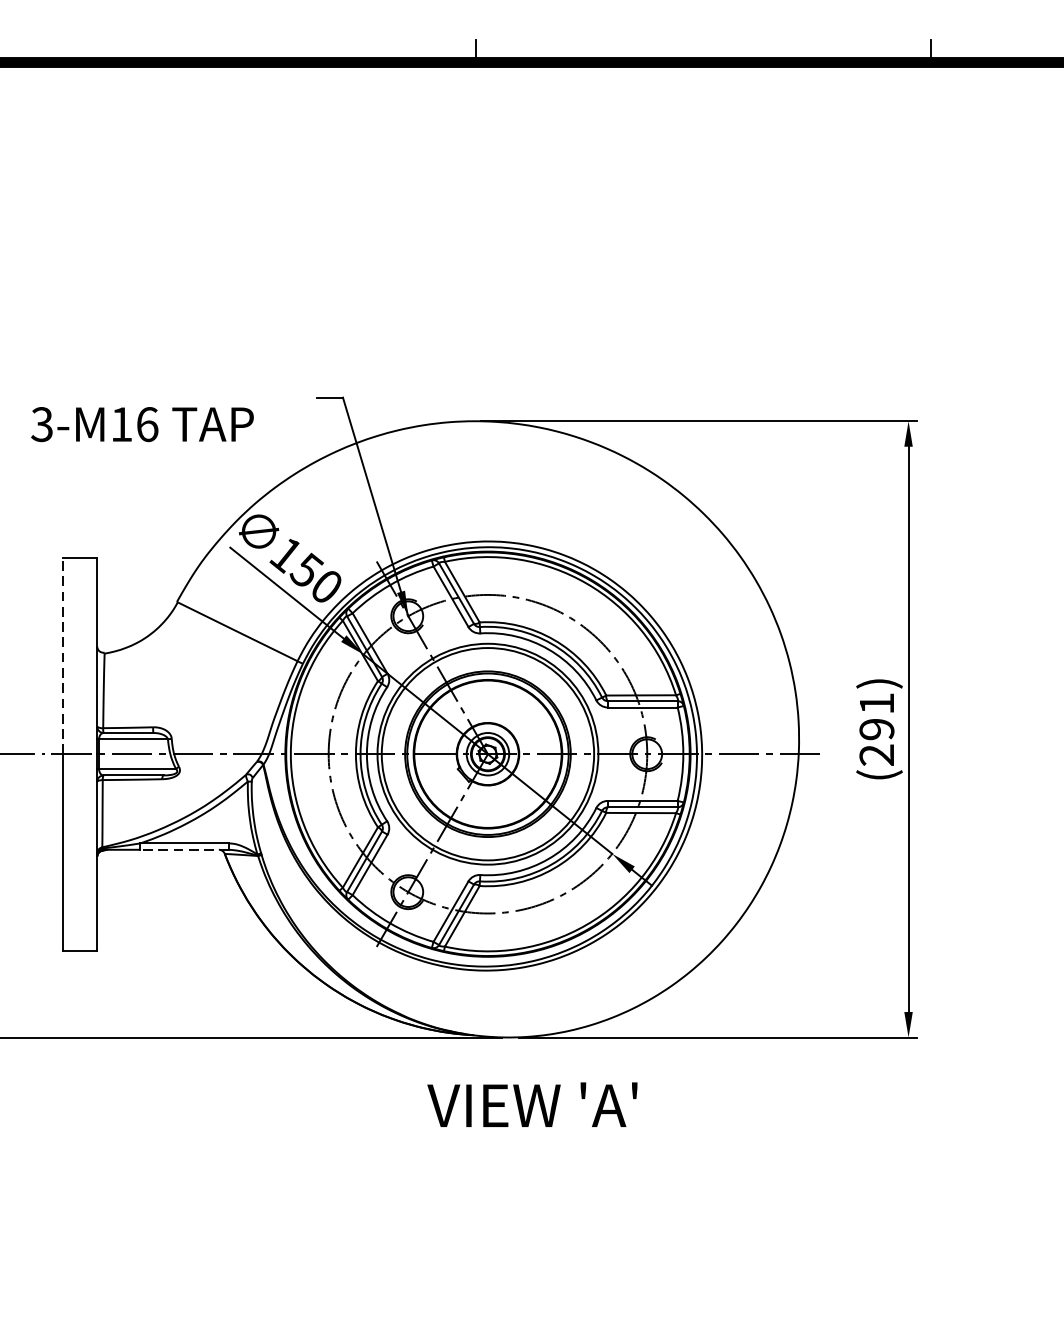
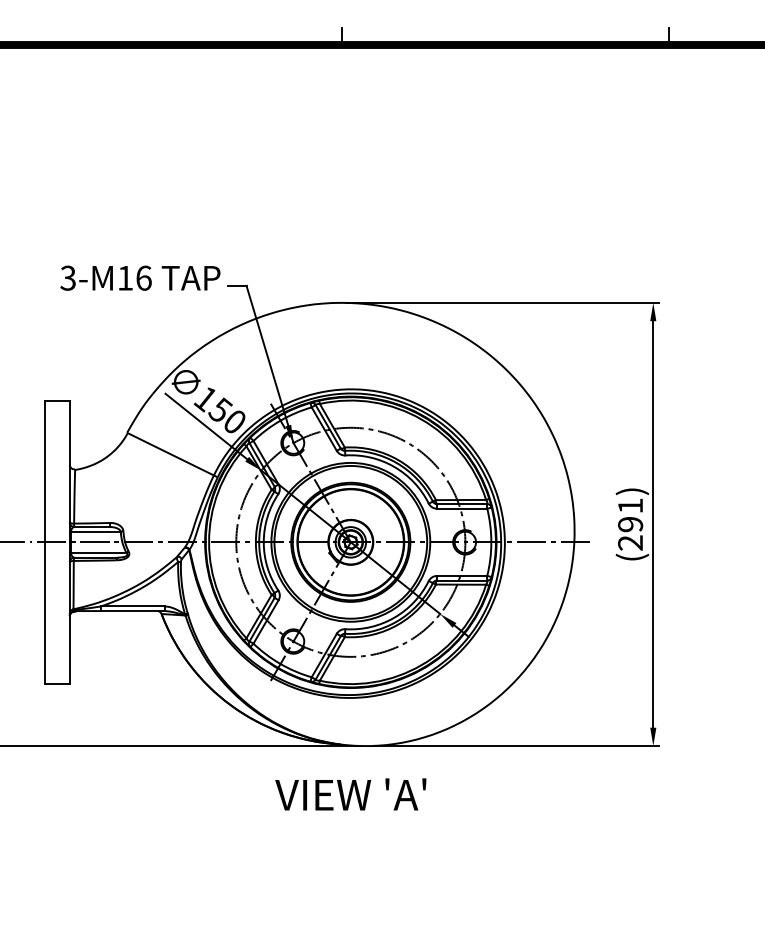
text: (142, 423) -> (140, 277), moved
line: (63, 655) -> (45, 471), dashed -> solid
line: (184, 850) -> (132, 611), dashed -> solid
text: (532, 1104) -> (350, 794), moved

